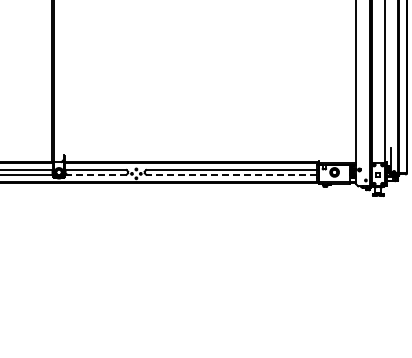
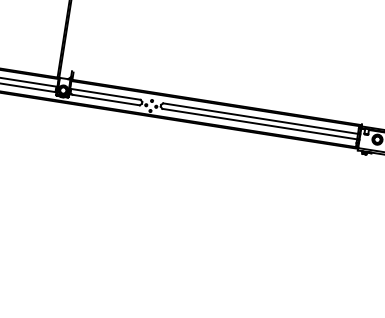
line: (95, 174) -> (104, 99), dashed -> solid
line: (231, 174) -> (259, 123), dashed -> solid

